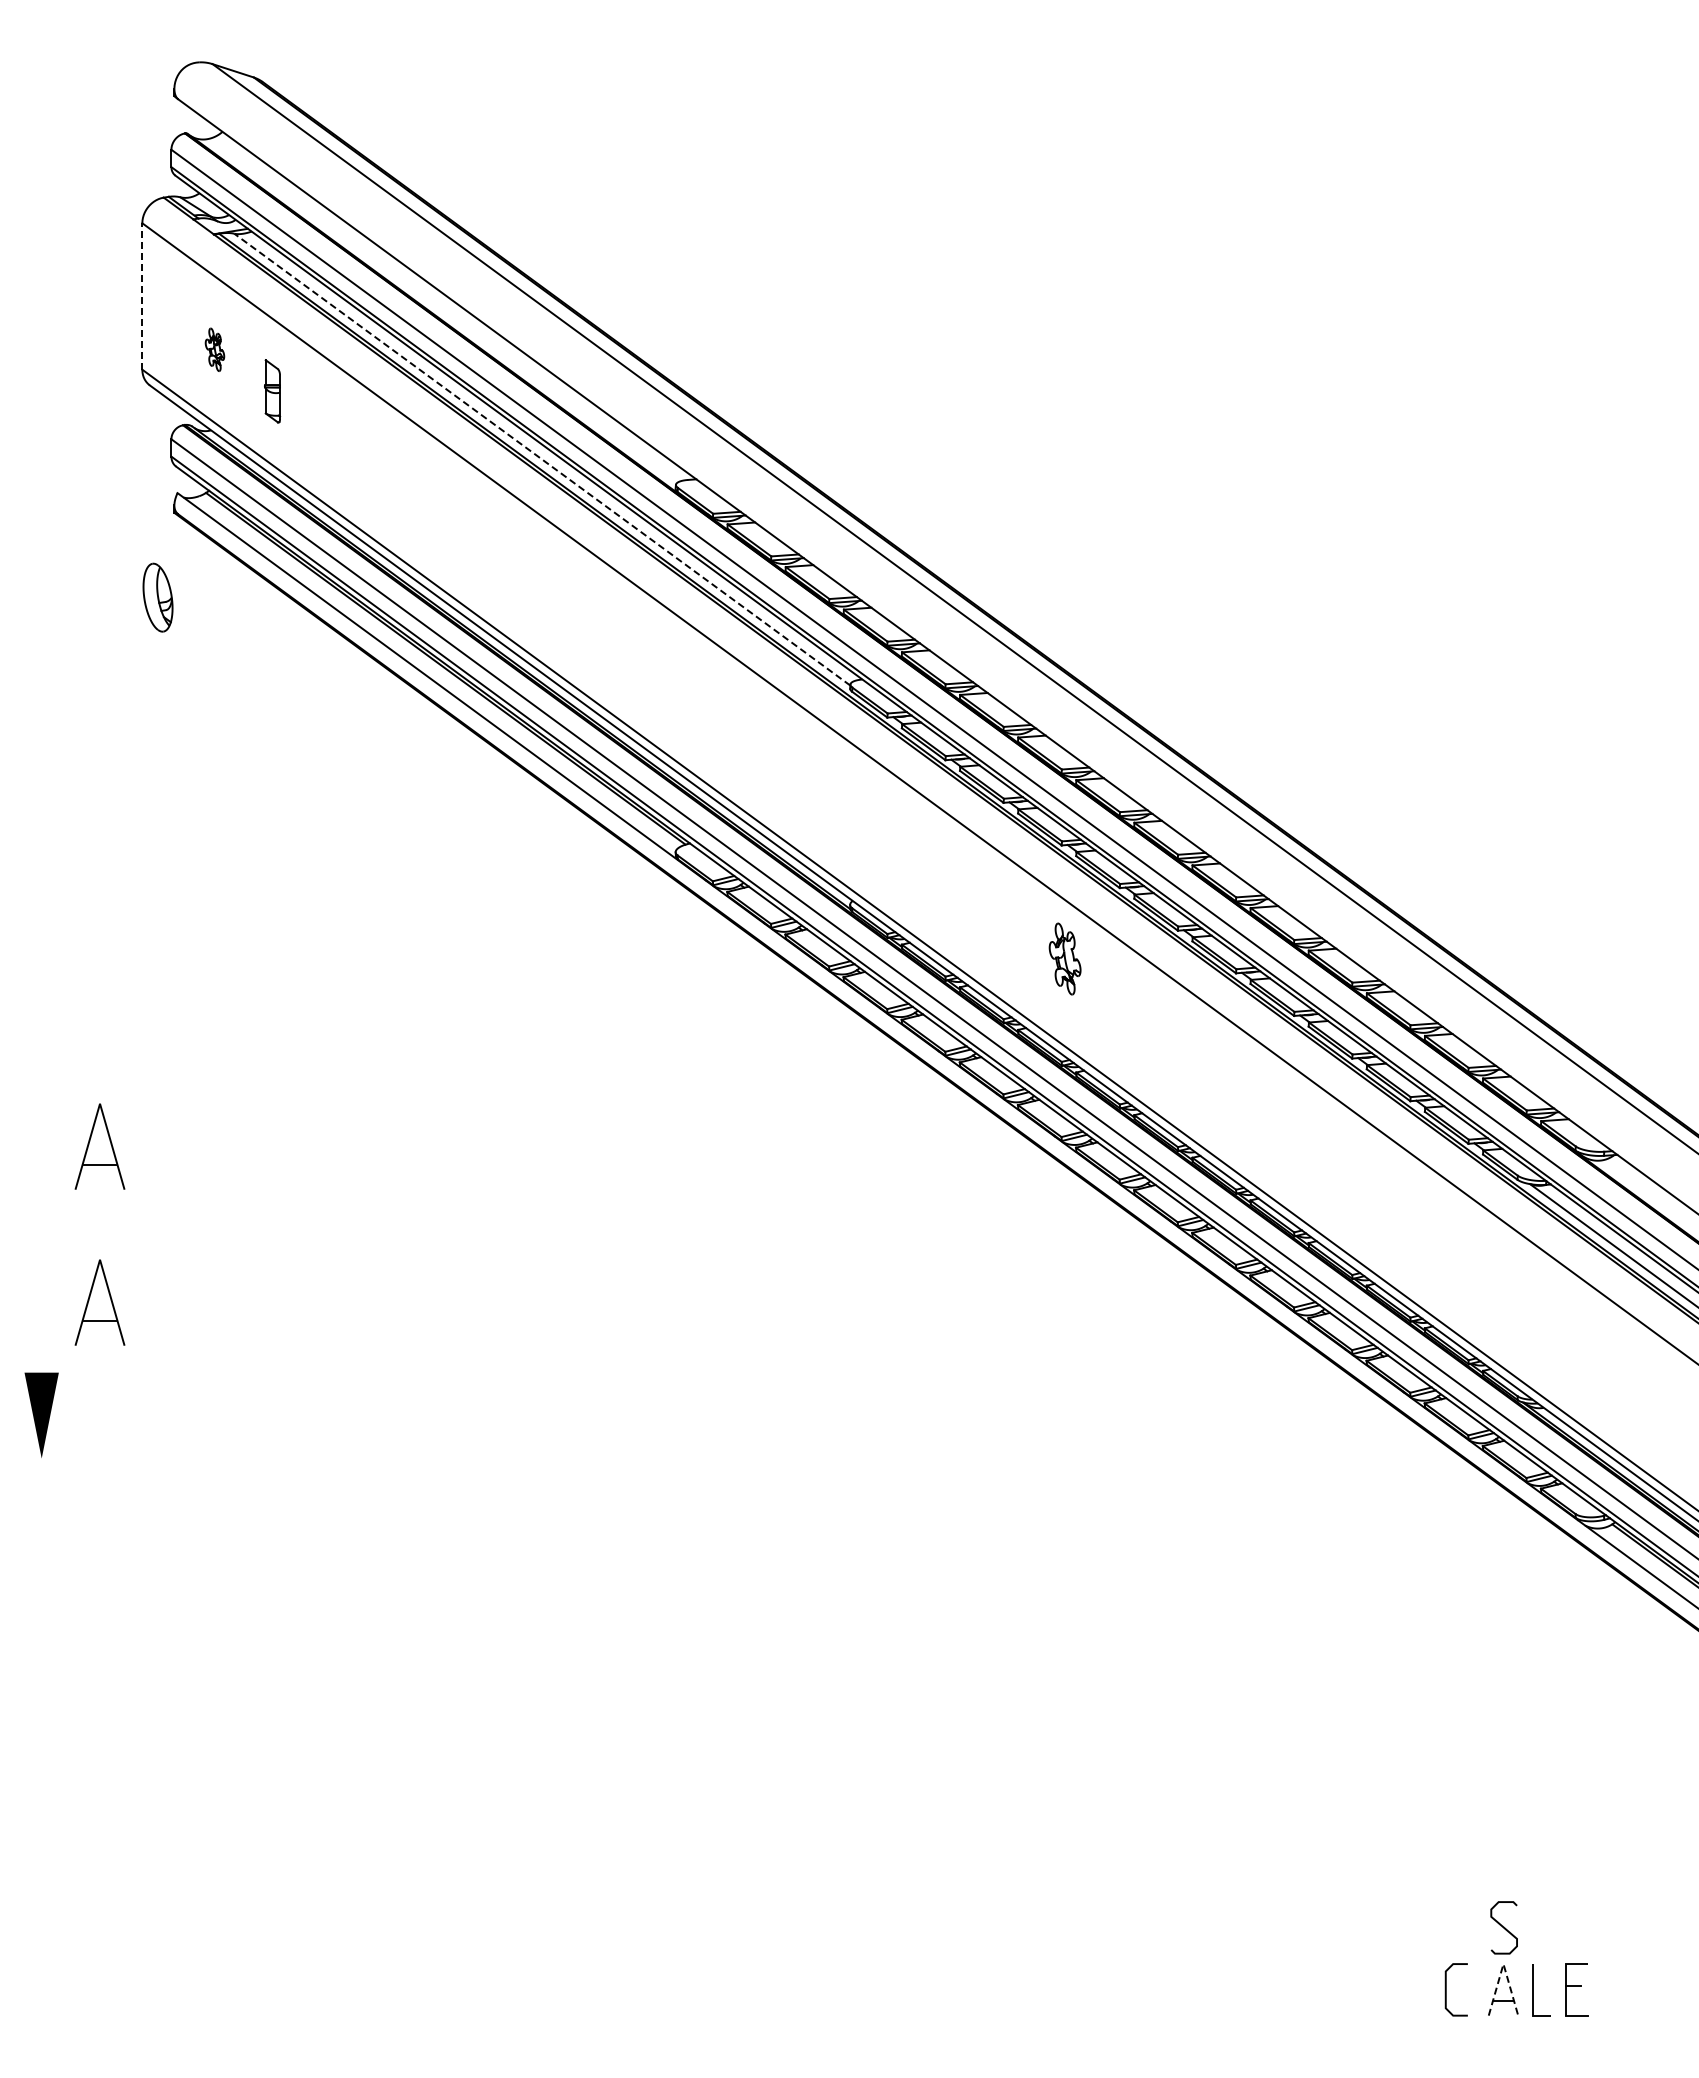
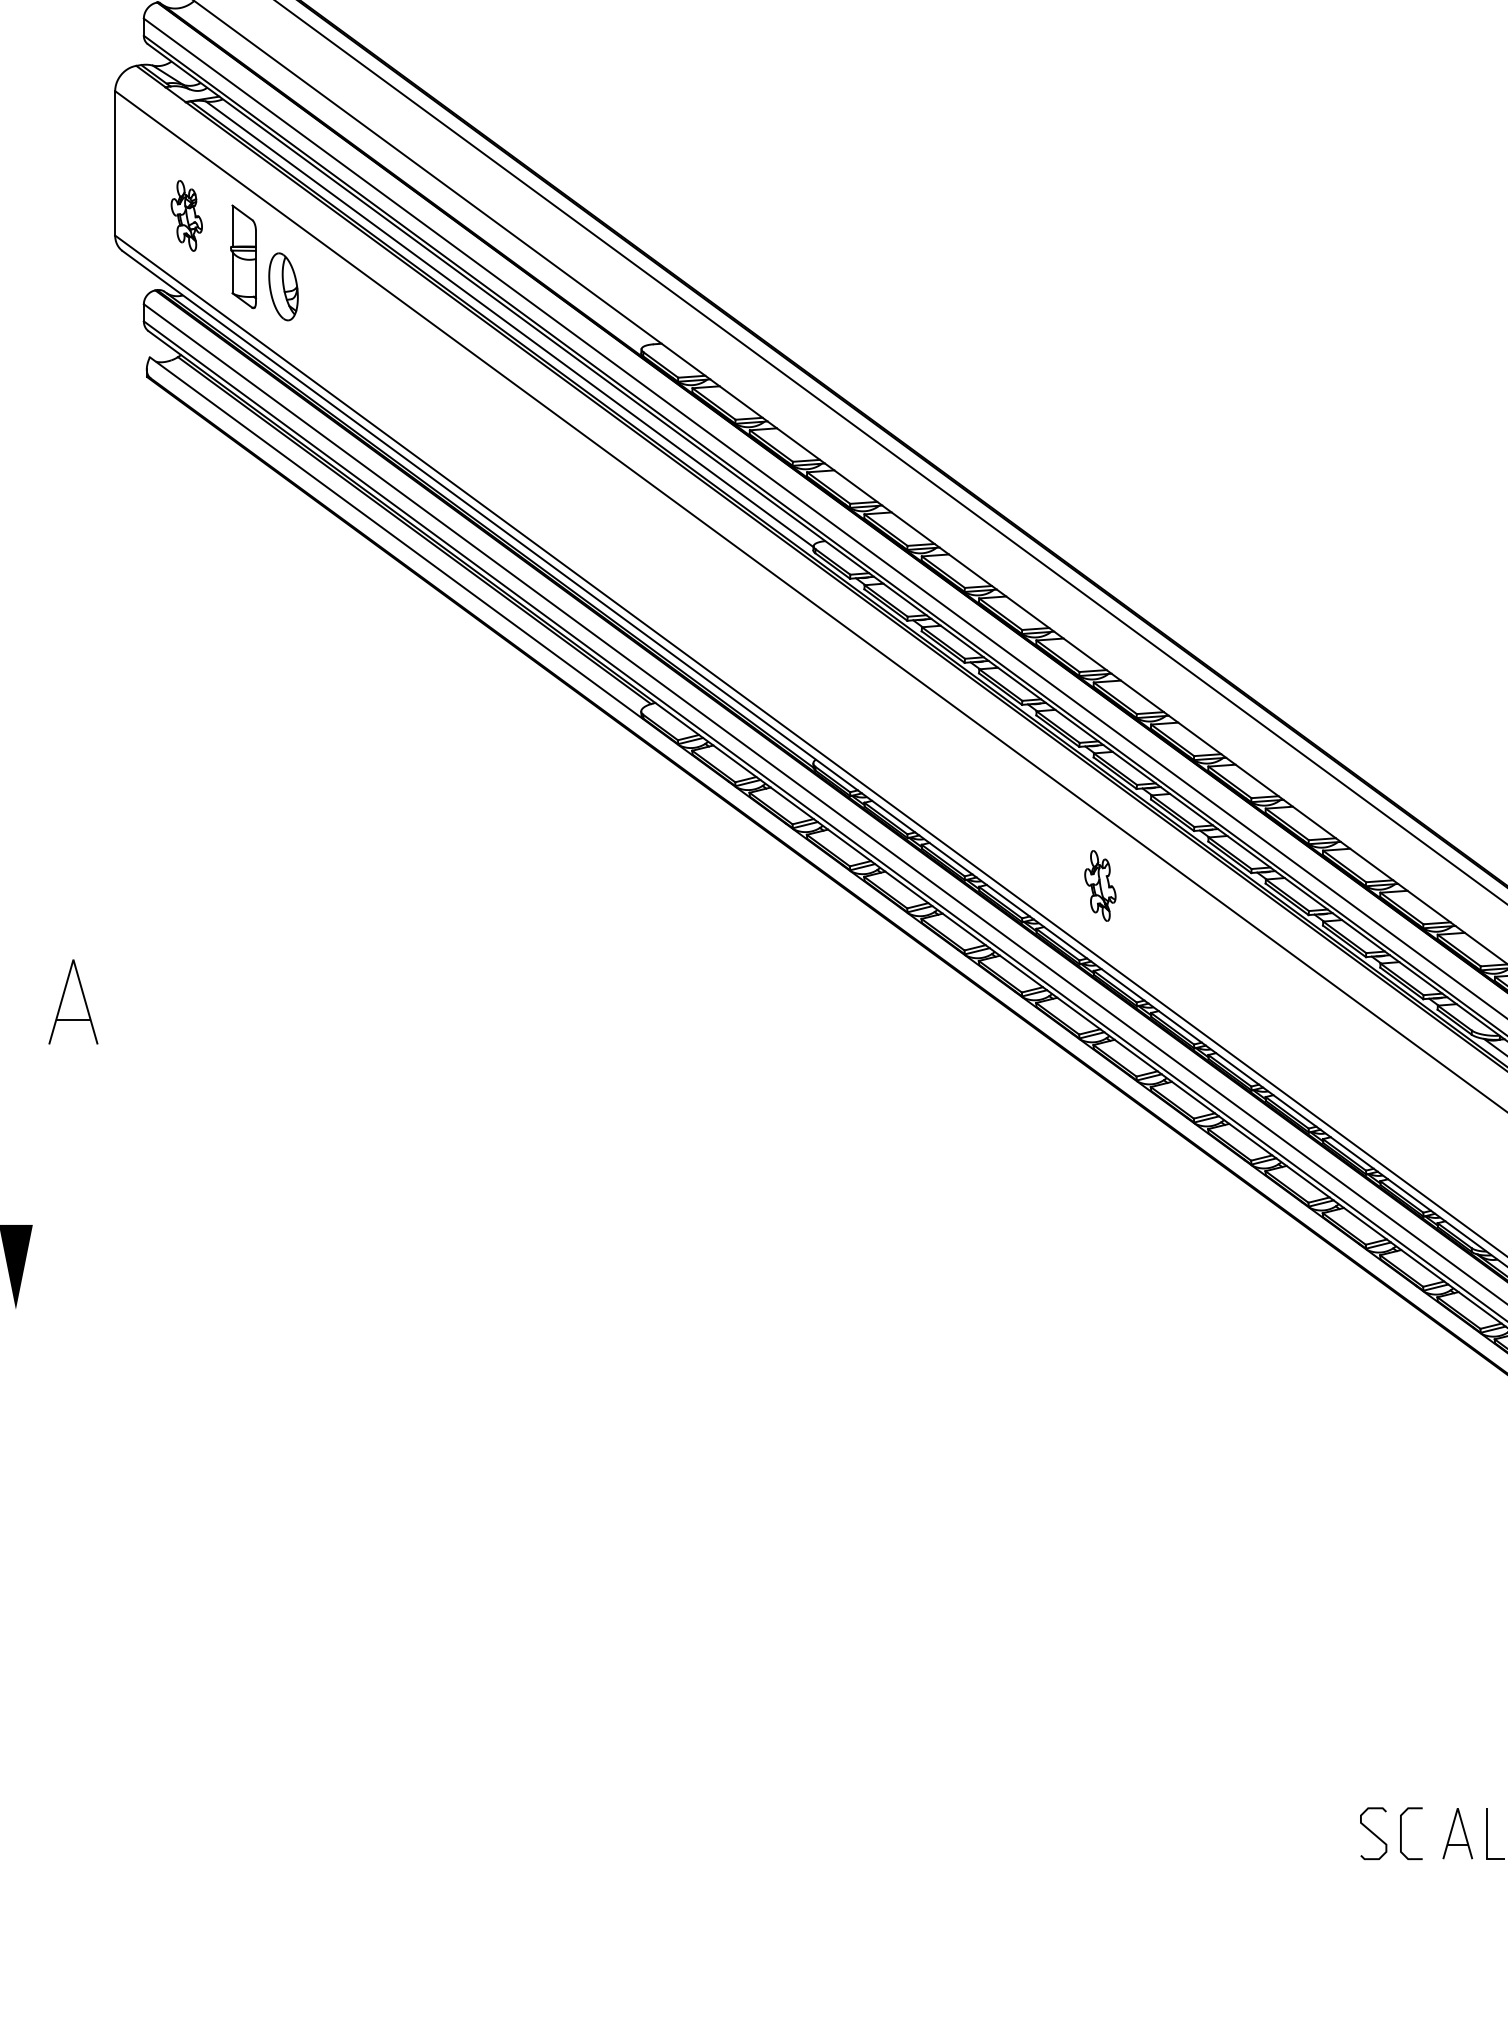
line: (142, 295) -> (115, 162), dashed -> solid
part: (214, 349) -> (186, 215), size x1.67
part: (272, 391) -> (243, 257), size x1.67
line: (542, 459) -> (509, 324), dashed -> solid
part: (157, 597) -> (283, 286), moved
part: (1064, 958) -> (1099, 885), moved
part: (99, 1302) -> (72, 1155), removed
curve: (1503, 1927) -> (1372, 1833), moved
line: (1503, 1964) -> (1457, 1808), dashed -> solid

